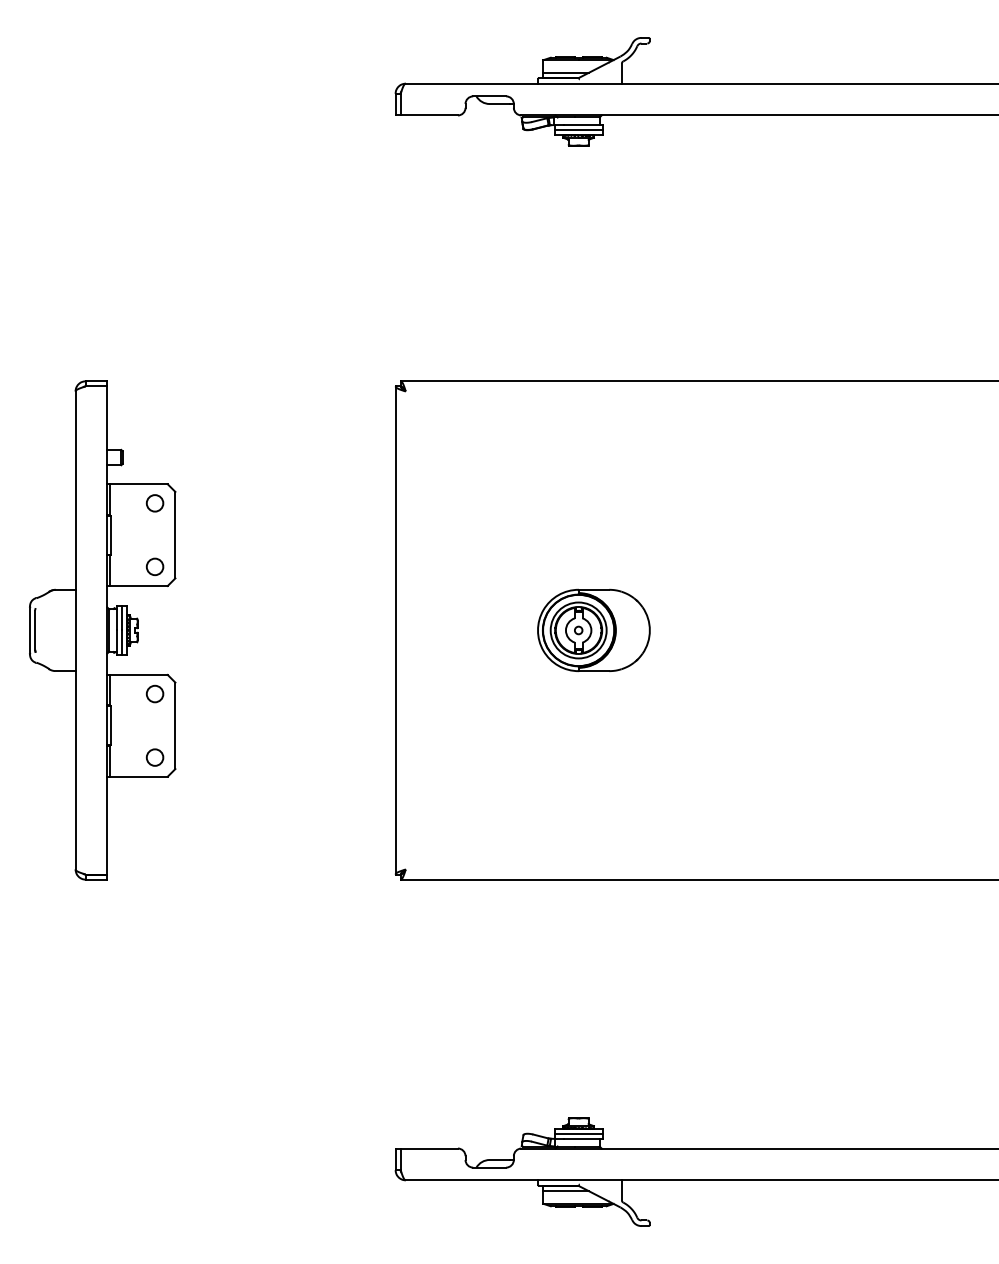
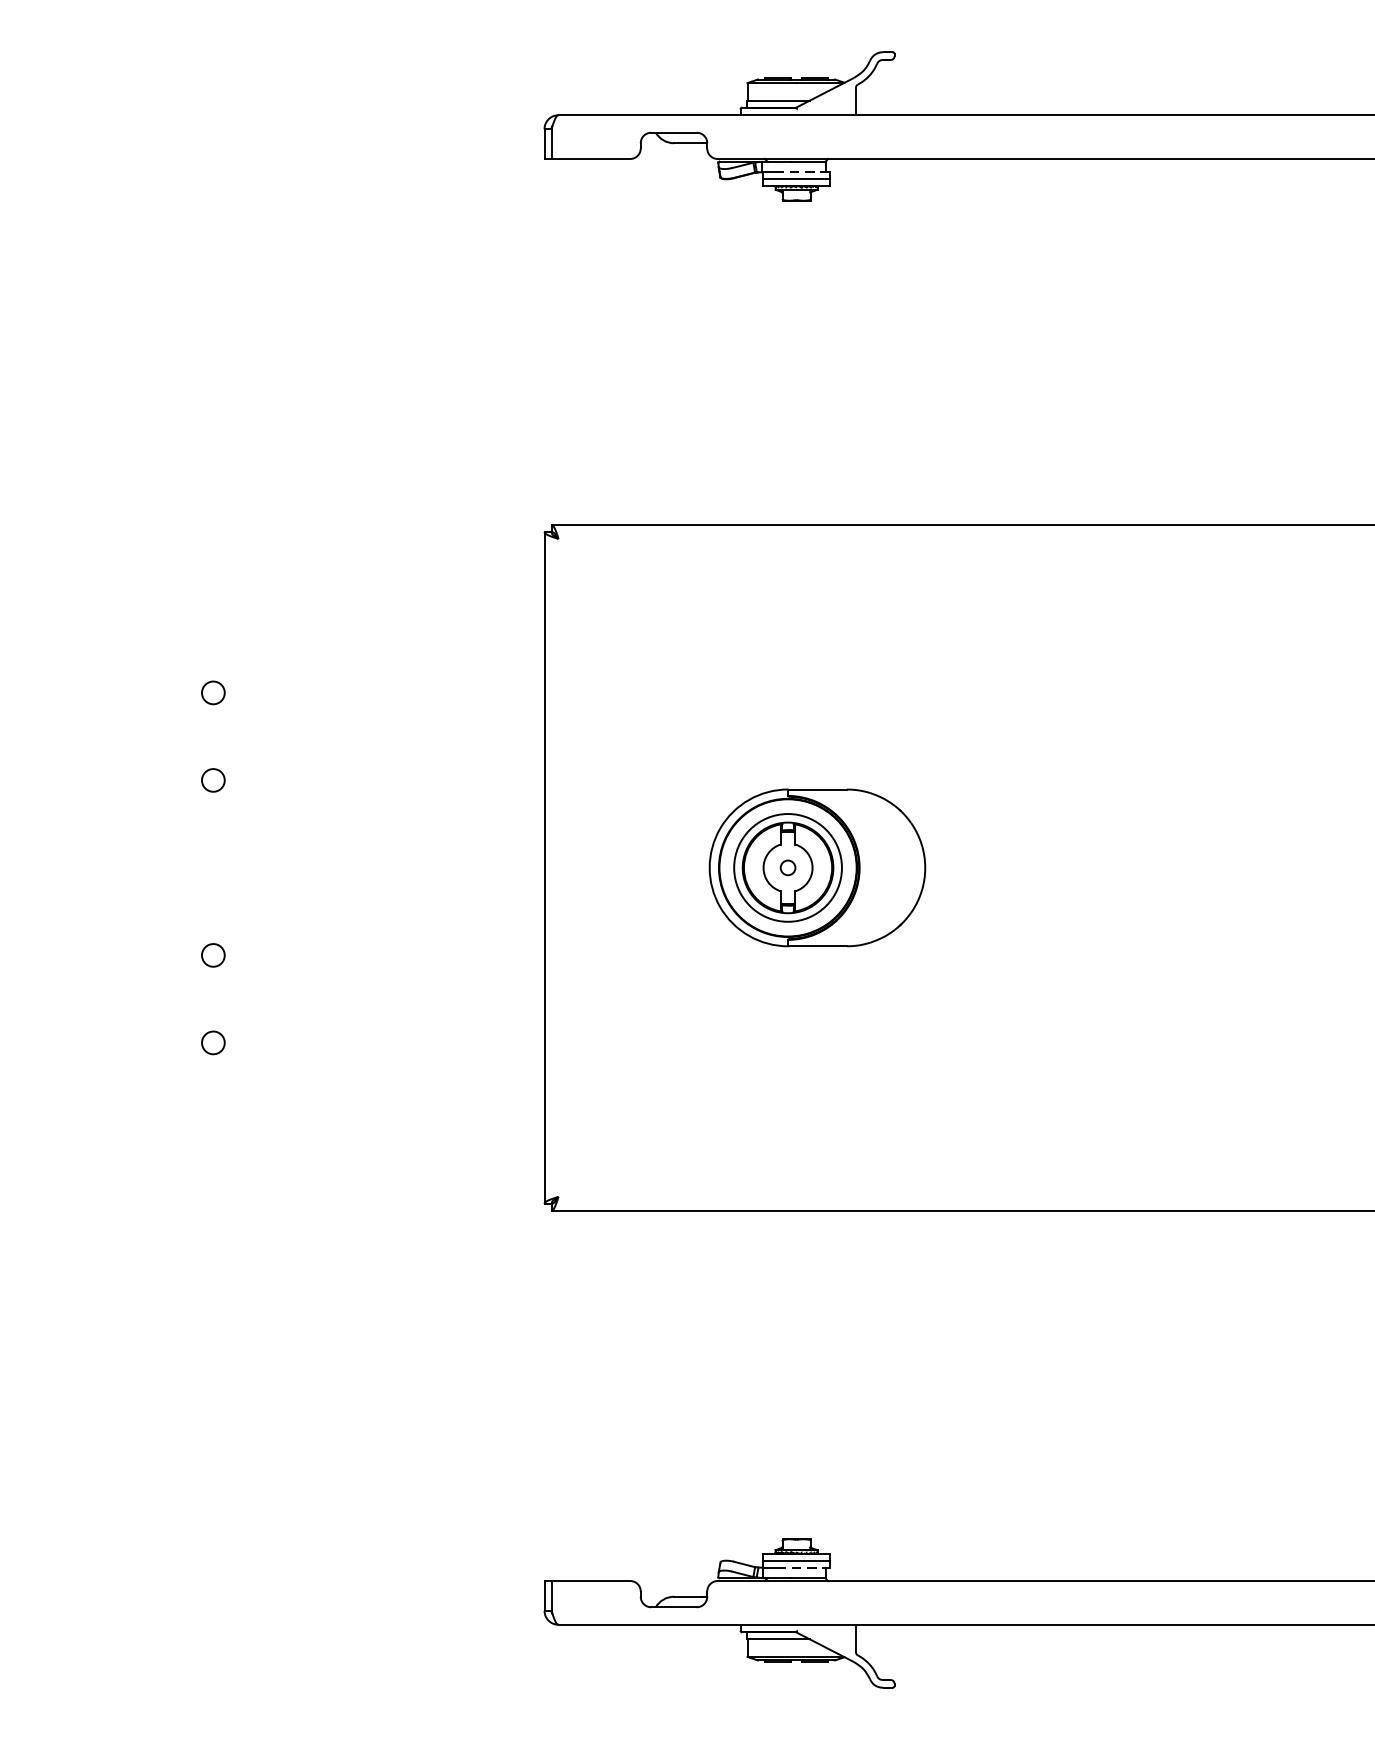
line: (583, 125) -> (803, 172), solid -> dashed
part: (102, 630) -> (141, 867), removed
part: (593, 630) -> (816, 867), size x1.4
line: (584, 1138) -> (804, 1567), solid -> dashed

